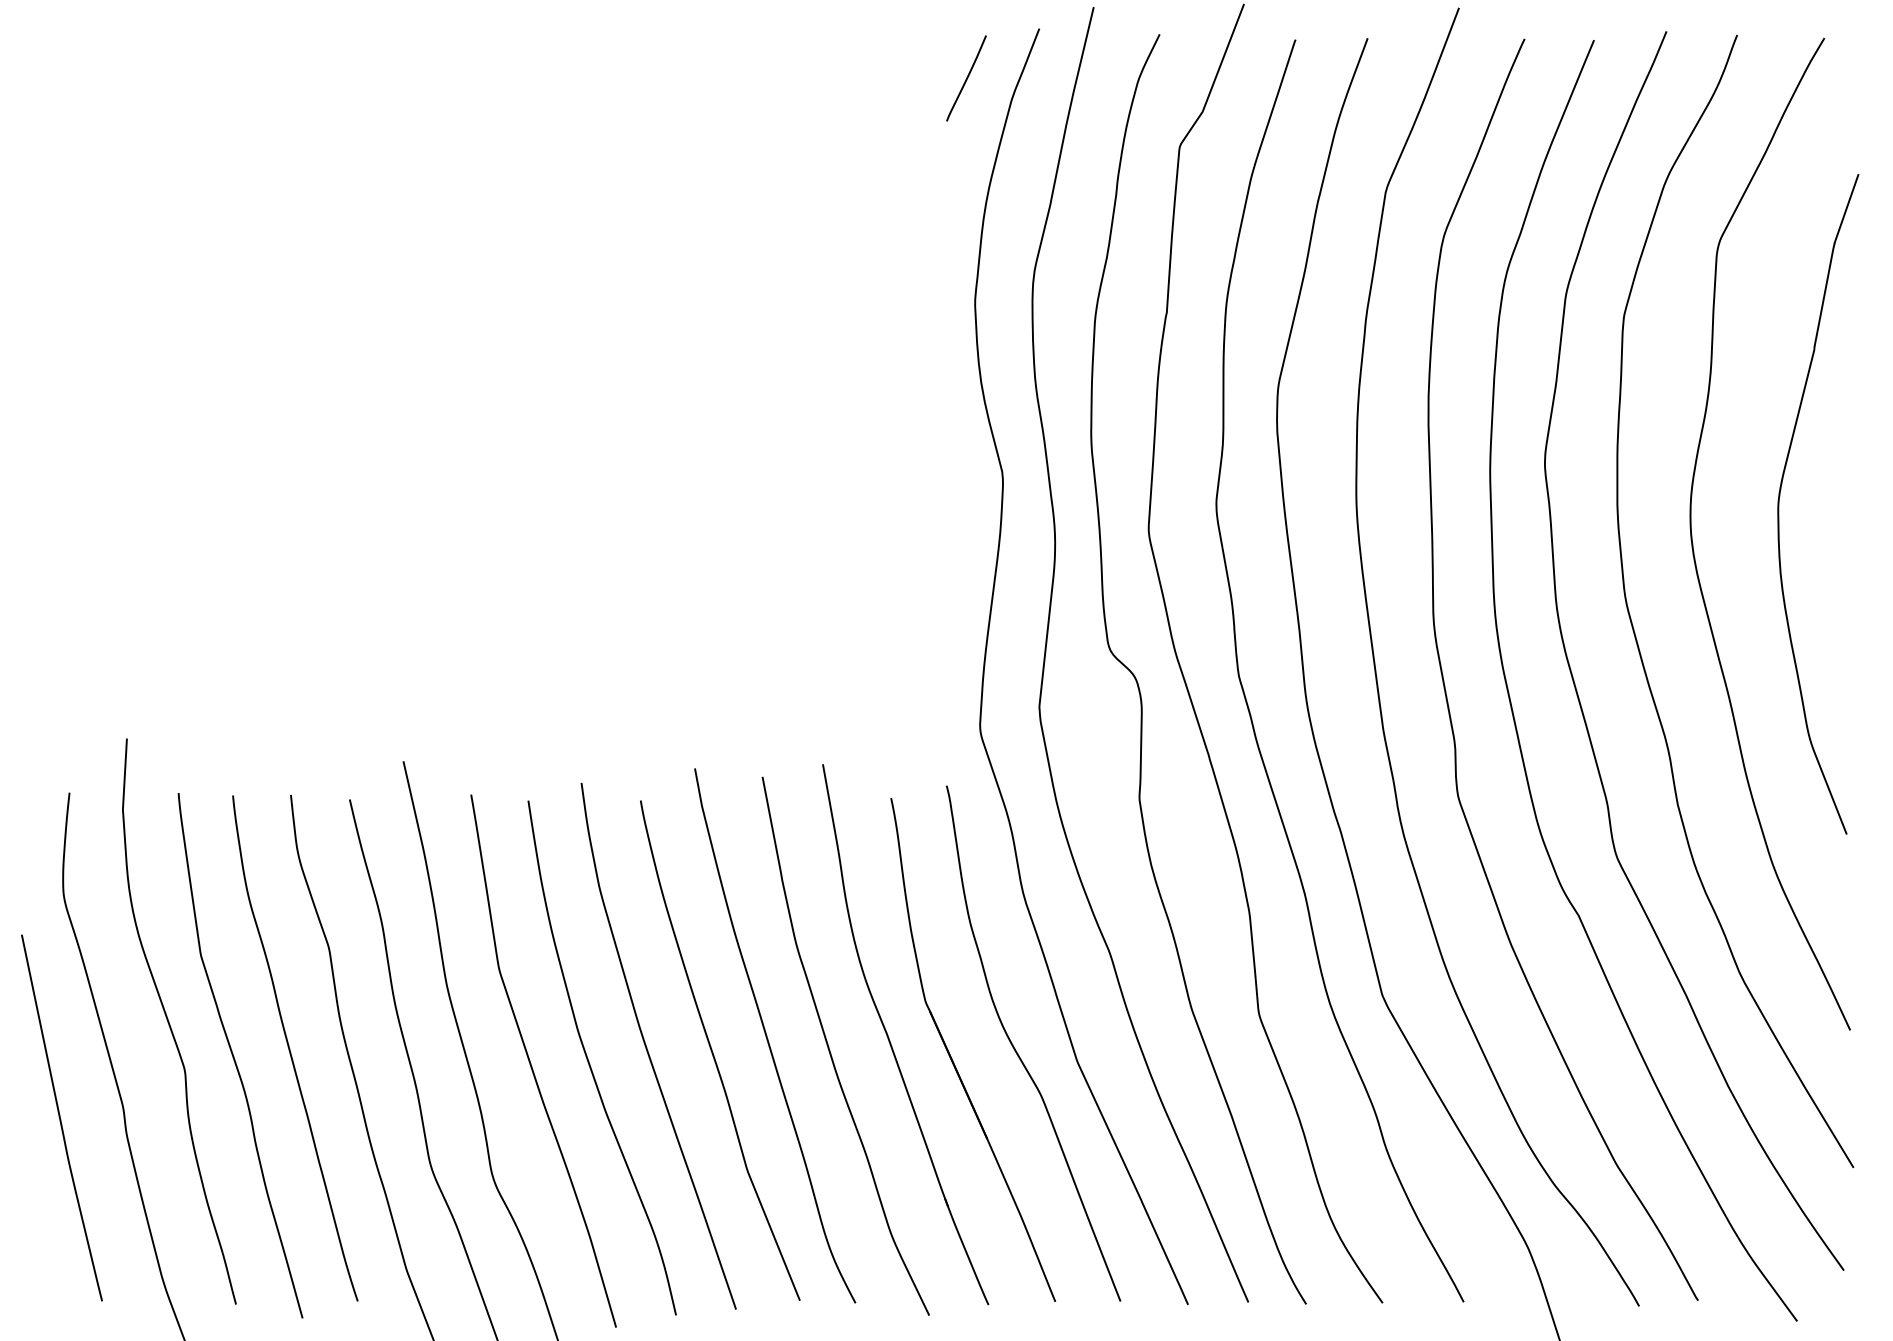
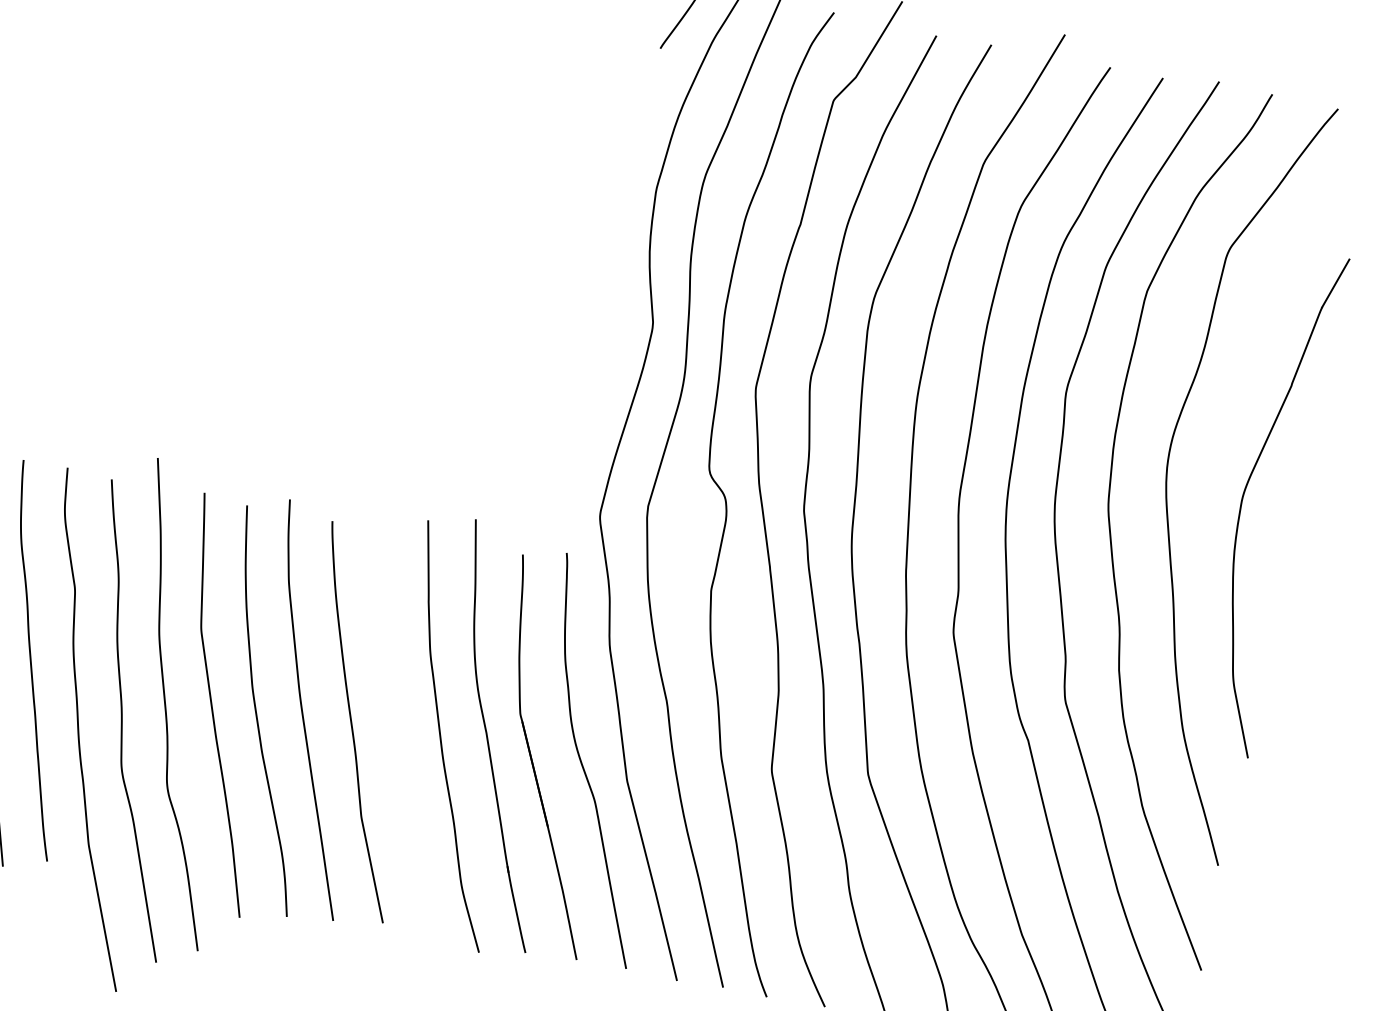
curve: (1780, 496) -> (1245, 492), moved
curve: (768, 1038) -> (395, 719), removed

